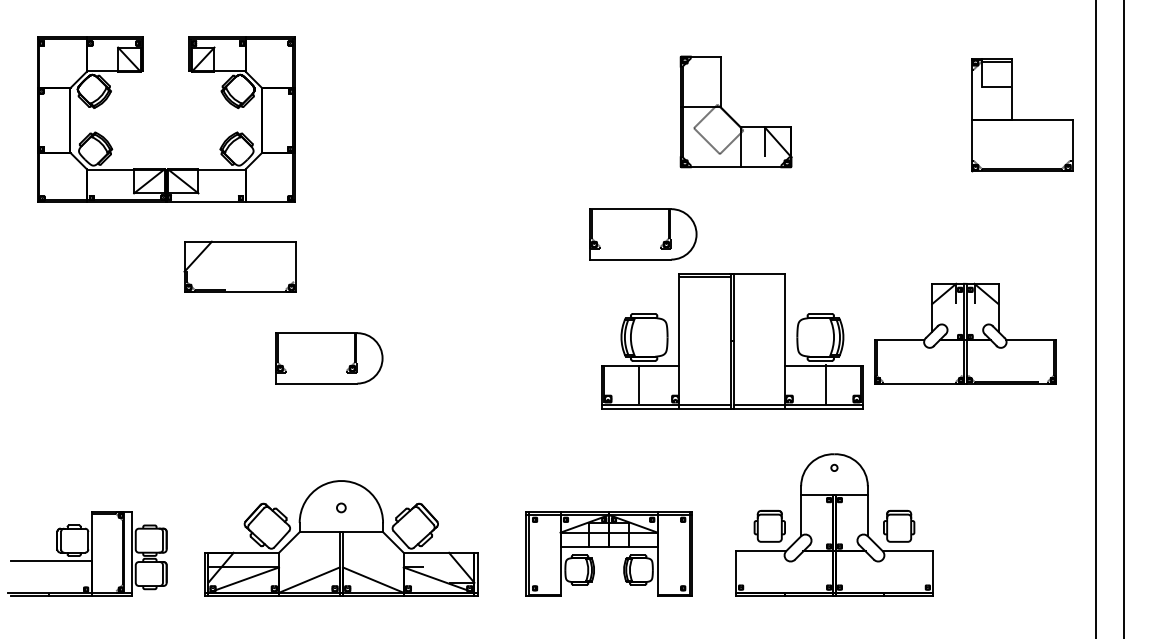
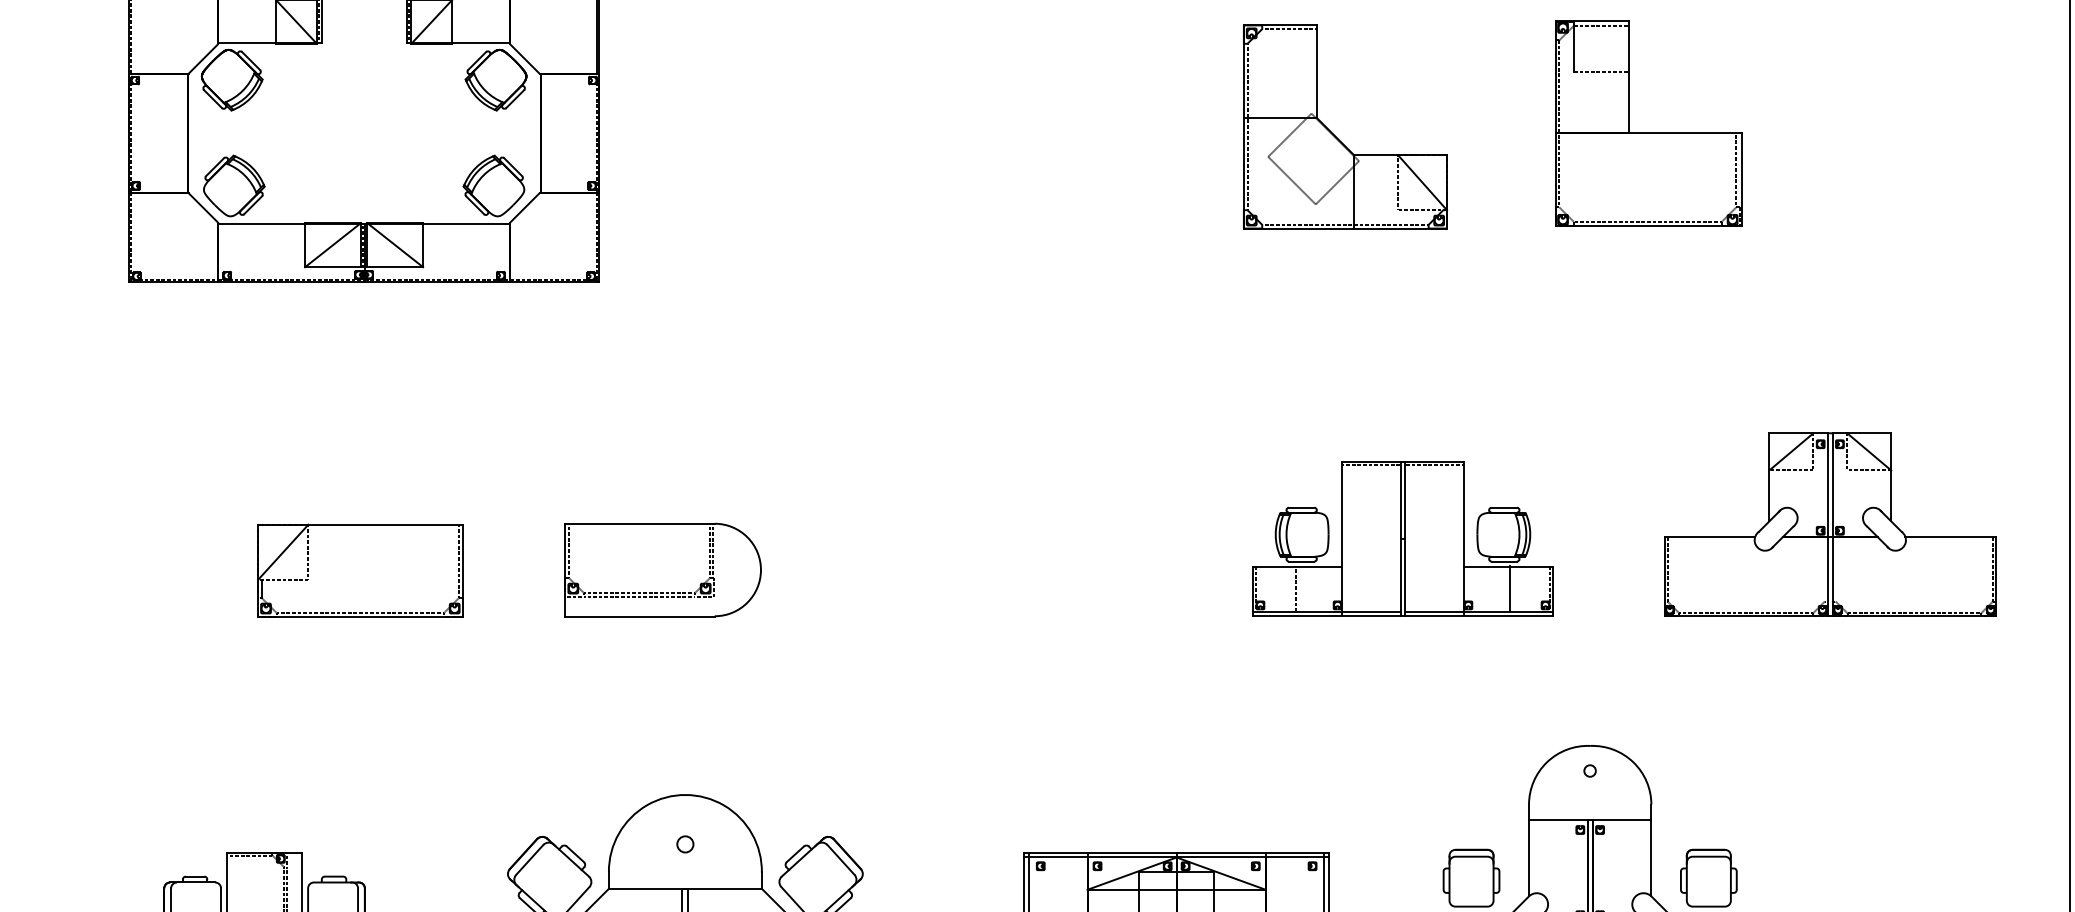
part: (1022, 114) -> (1648, 122), moved
part: (730, 115) -> (1335, 133), moved
part: (643, 234) -> (1239, 342), removed
part: (239, 266) -> (358, 570), moved
part: (732, 341) -> (1403, 539), size x0.62

